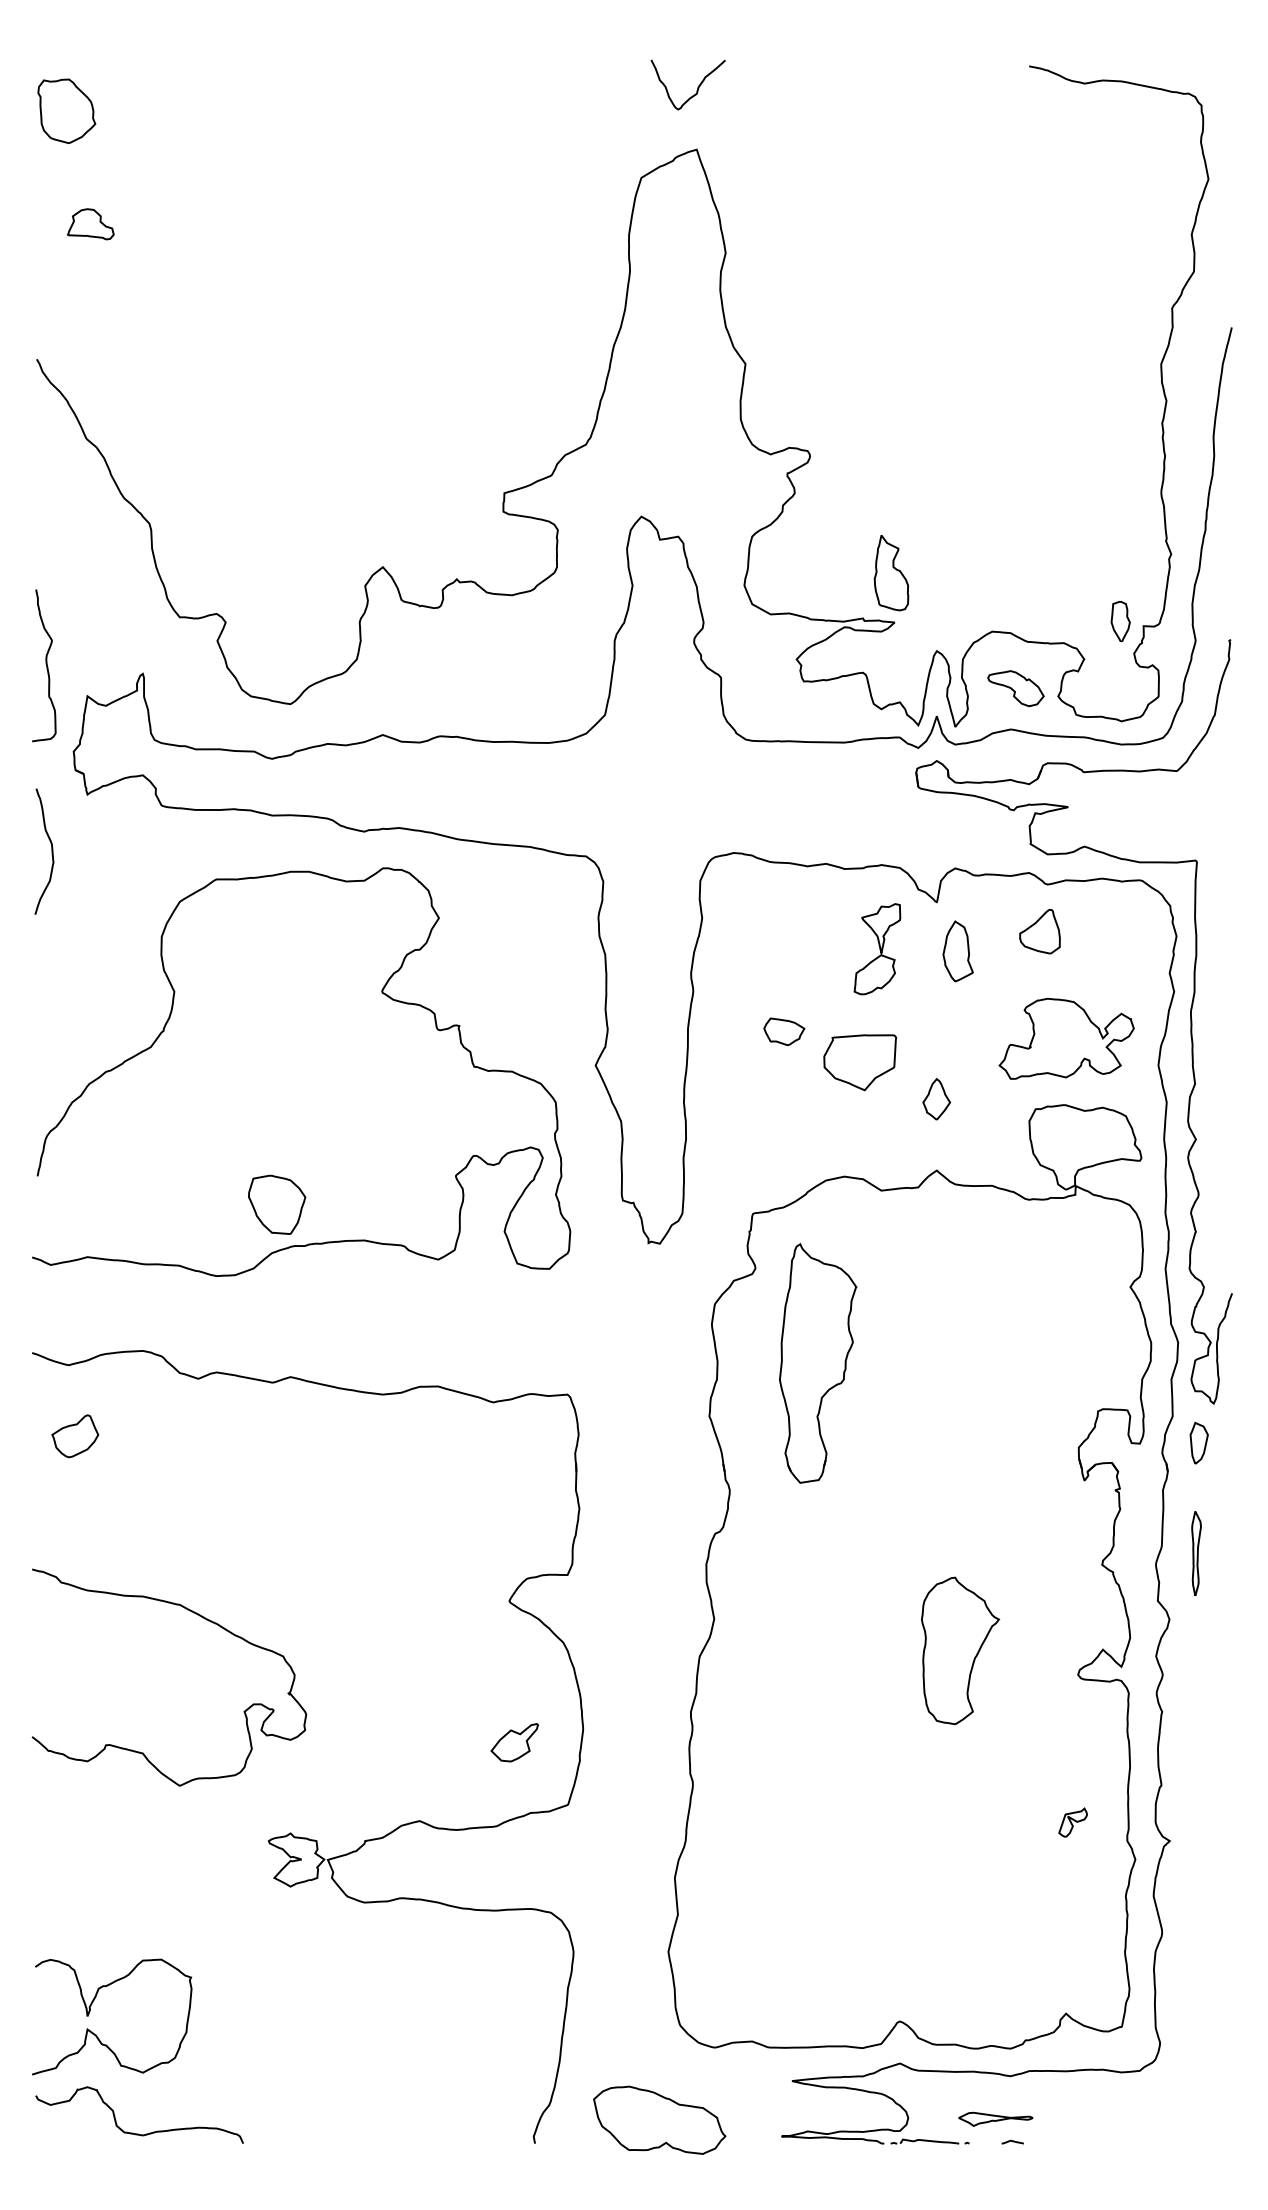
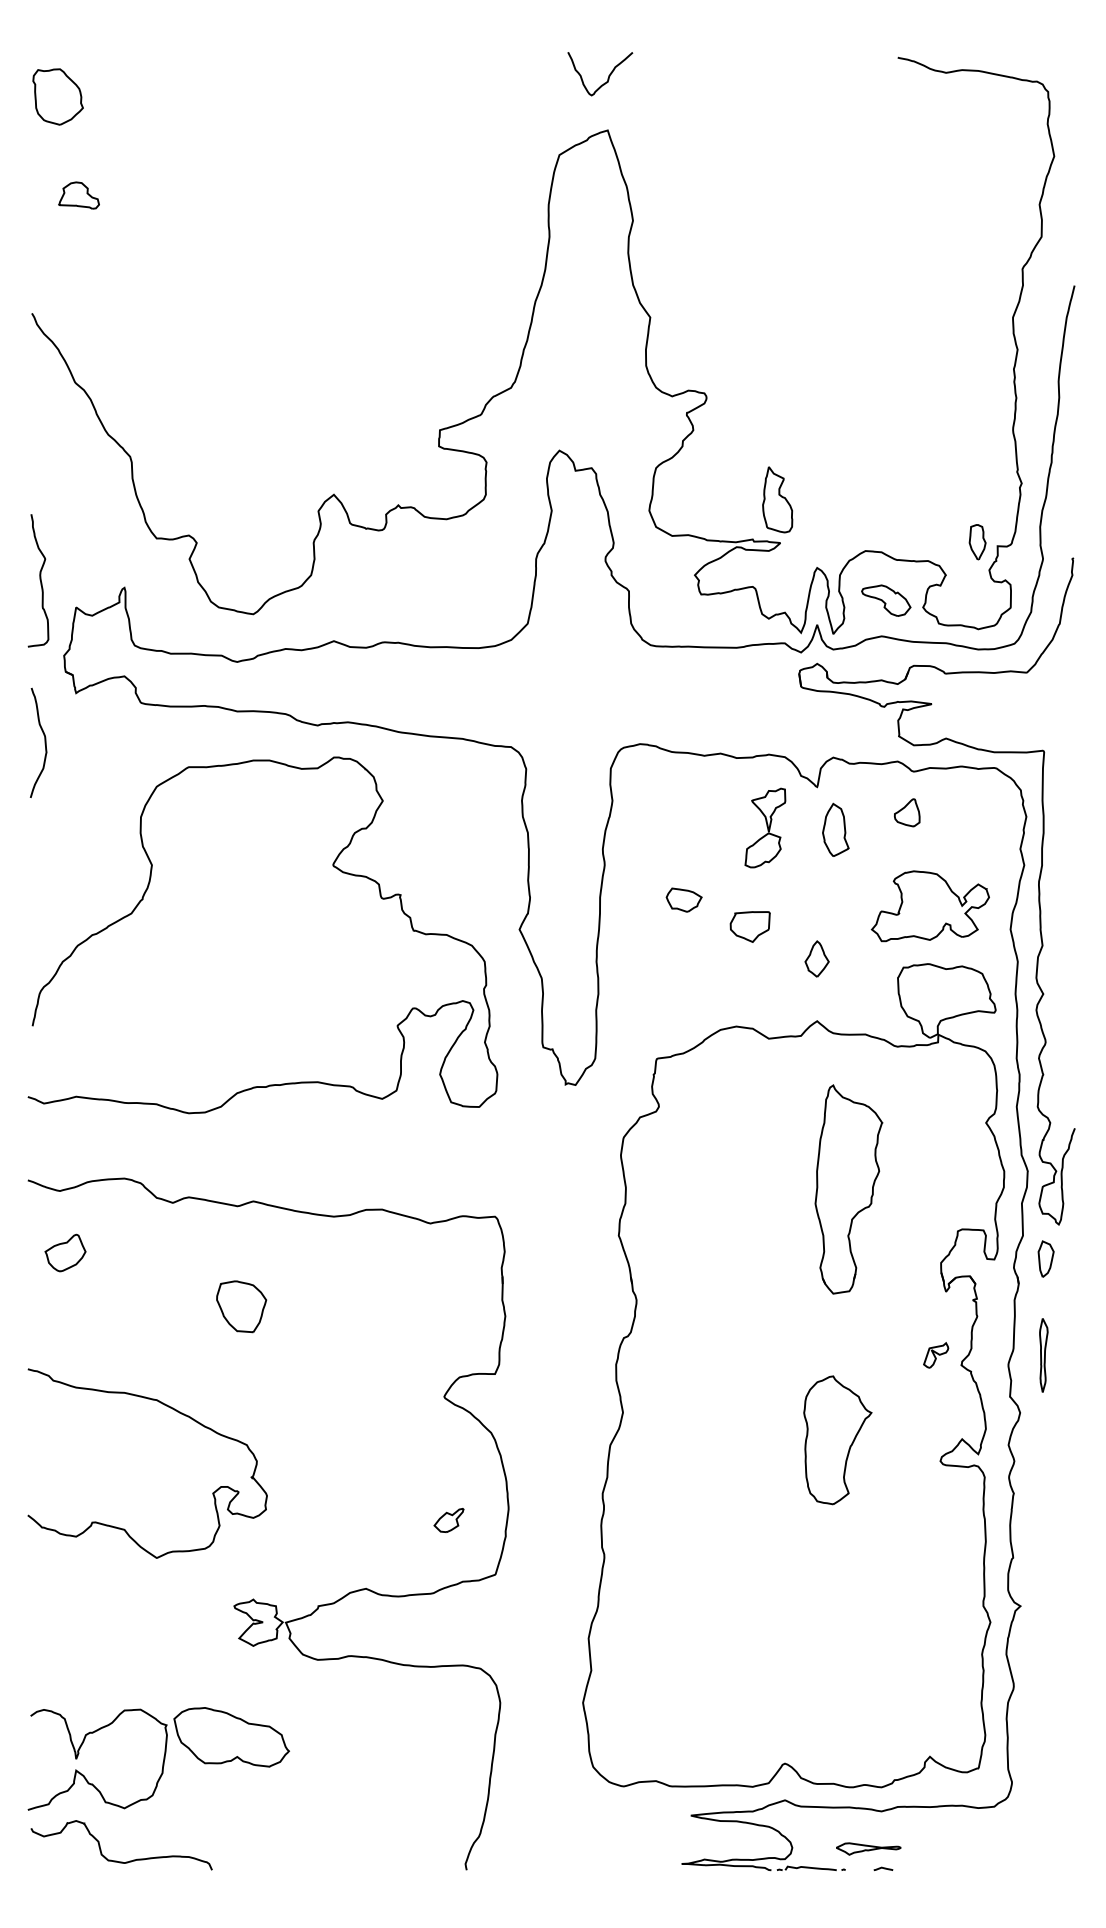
part: (1039, 931) -> (906, 812), size x0.71
part: (859, 1062) -> (749, 926), size x0.62
part: (277, 1204) -> (241, 1306), moved
part: (818, 1363) -> (849, 1189), moved
part: (514, 1742) -> (448, 1520), size x0.71
part: (1072, 1822) -> (935, 1355), moved
part: (659, 2119) -> (231, 1736), moved

